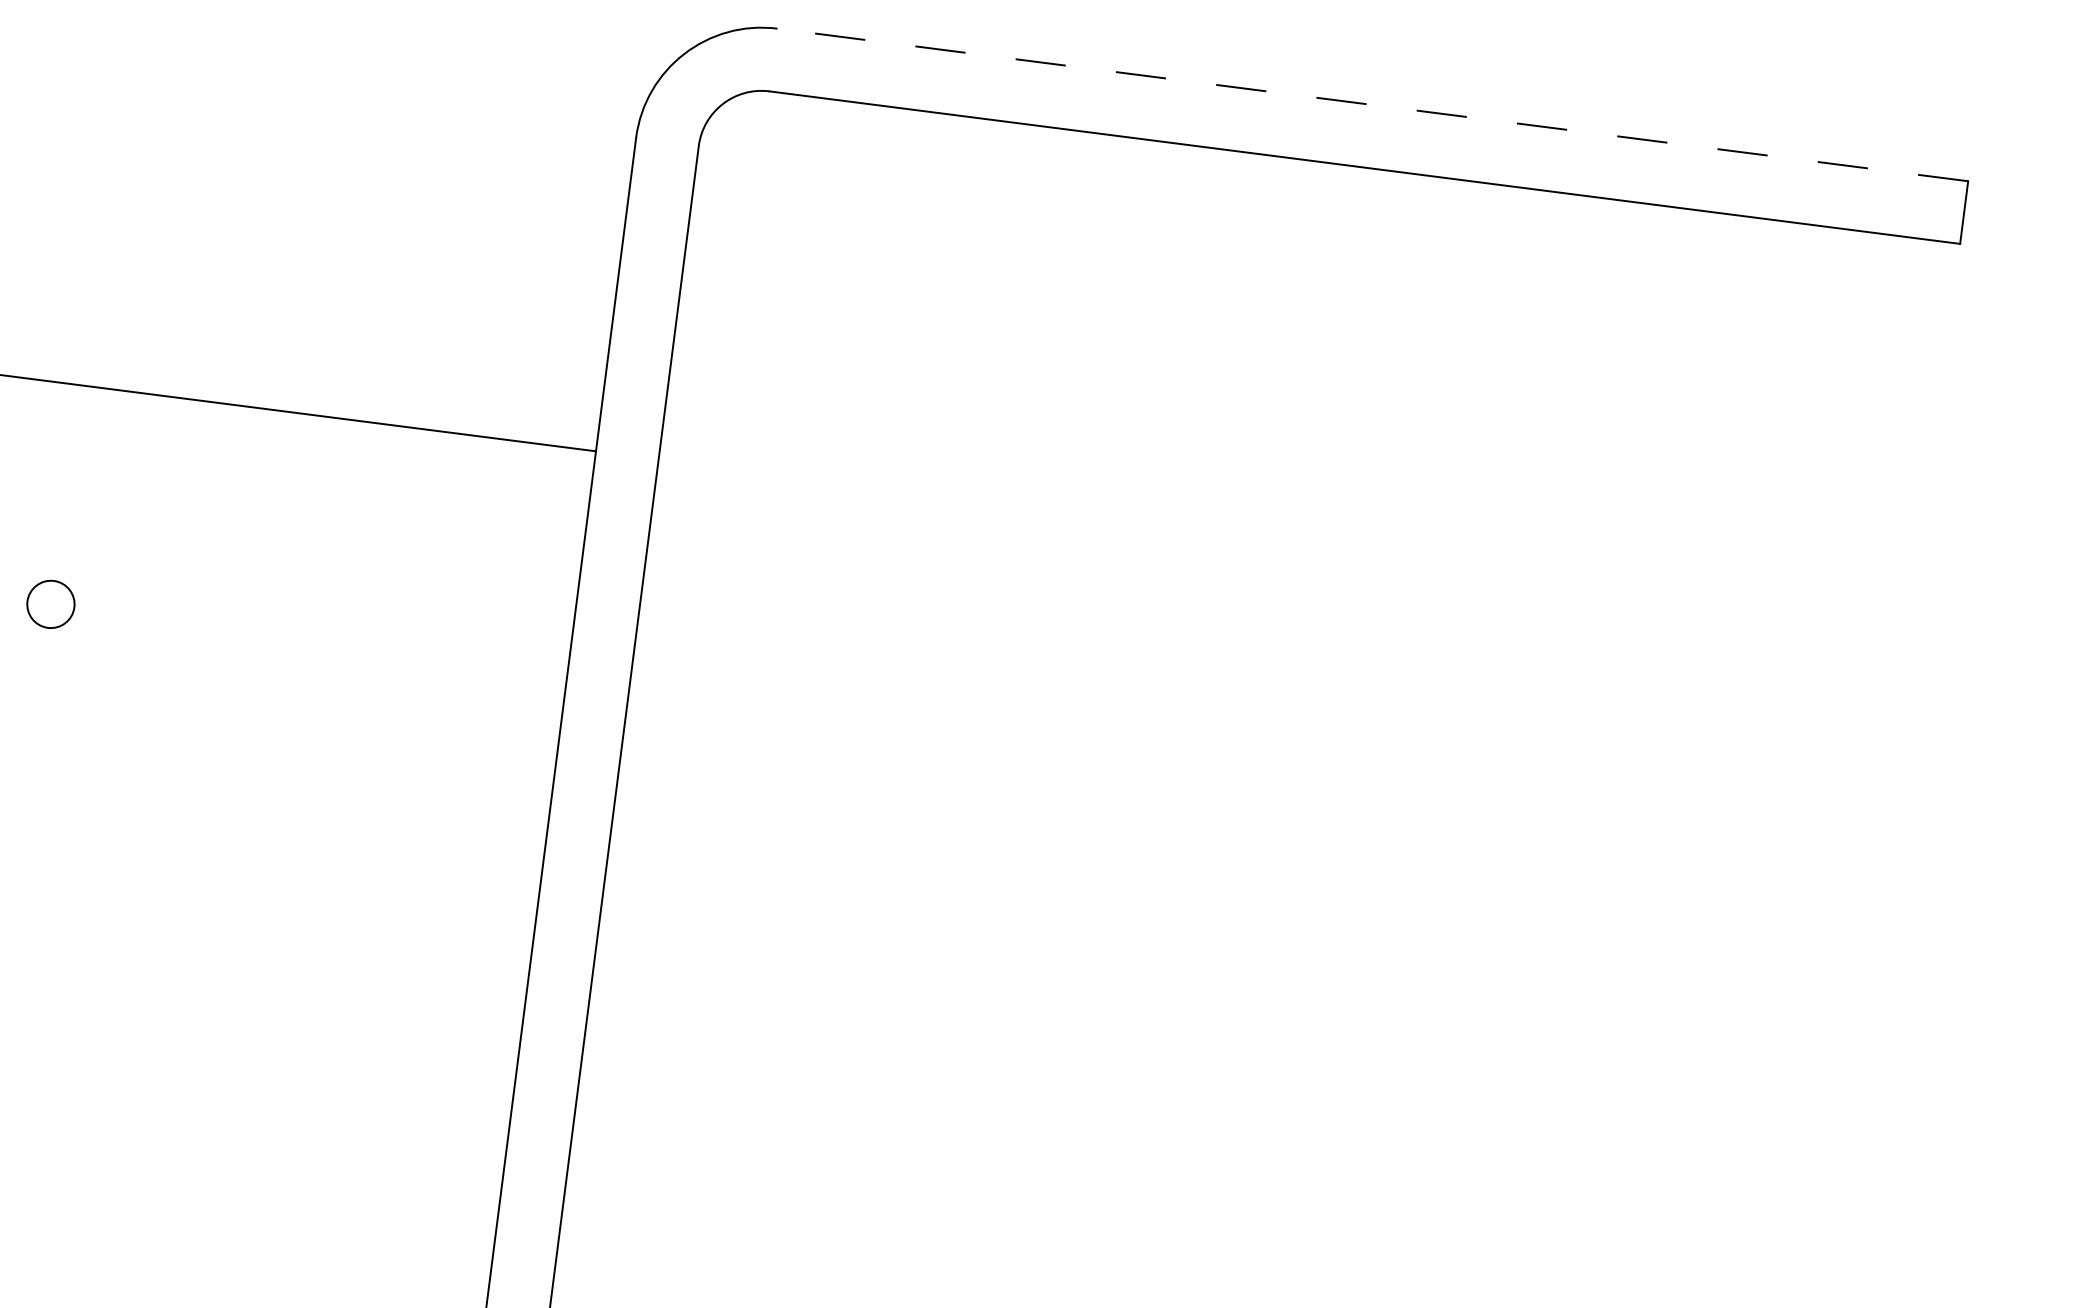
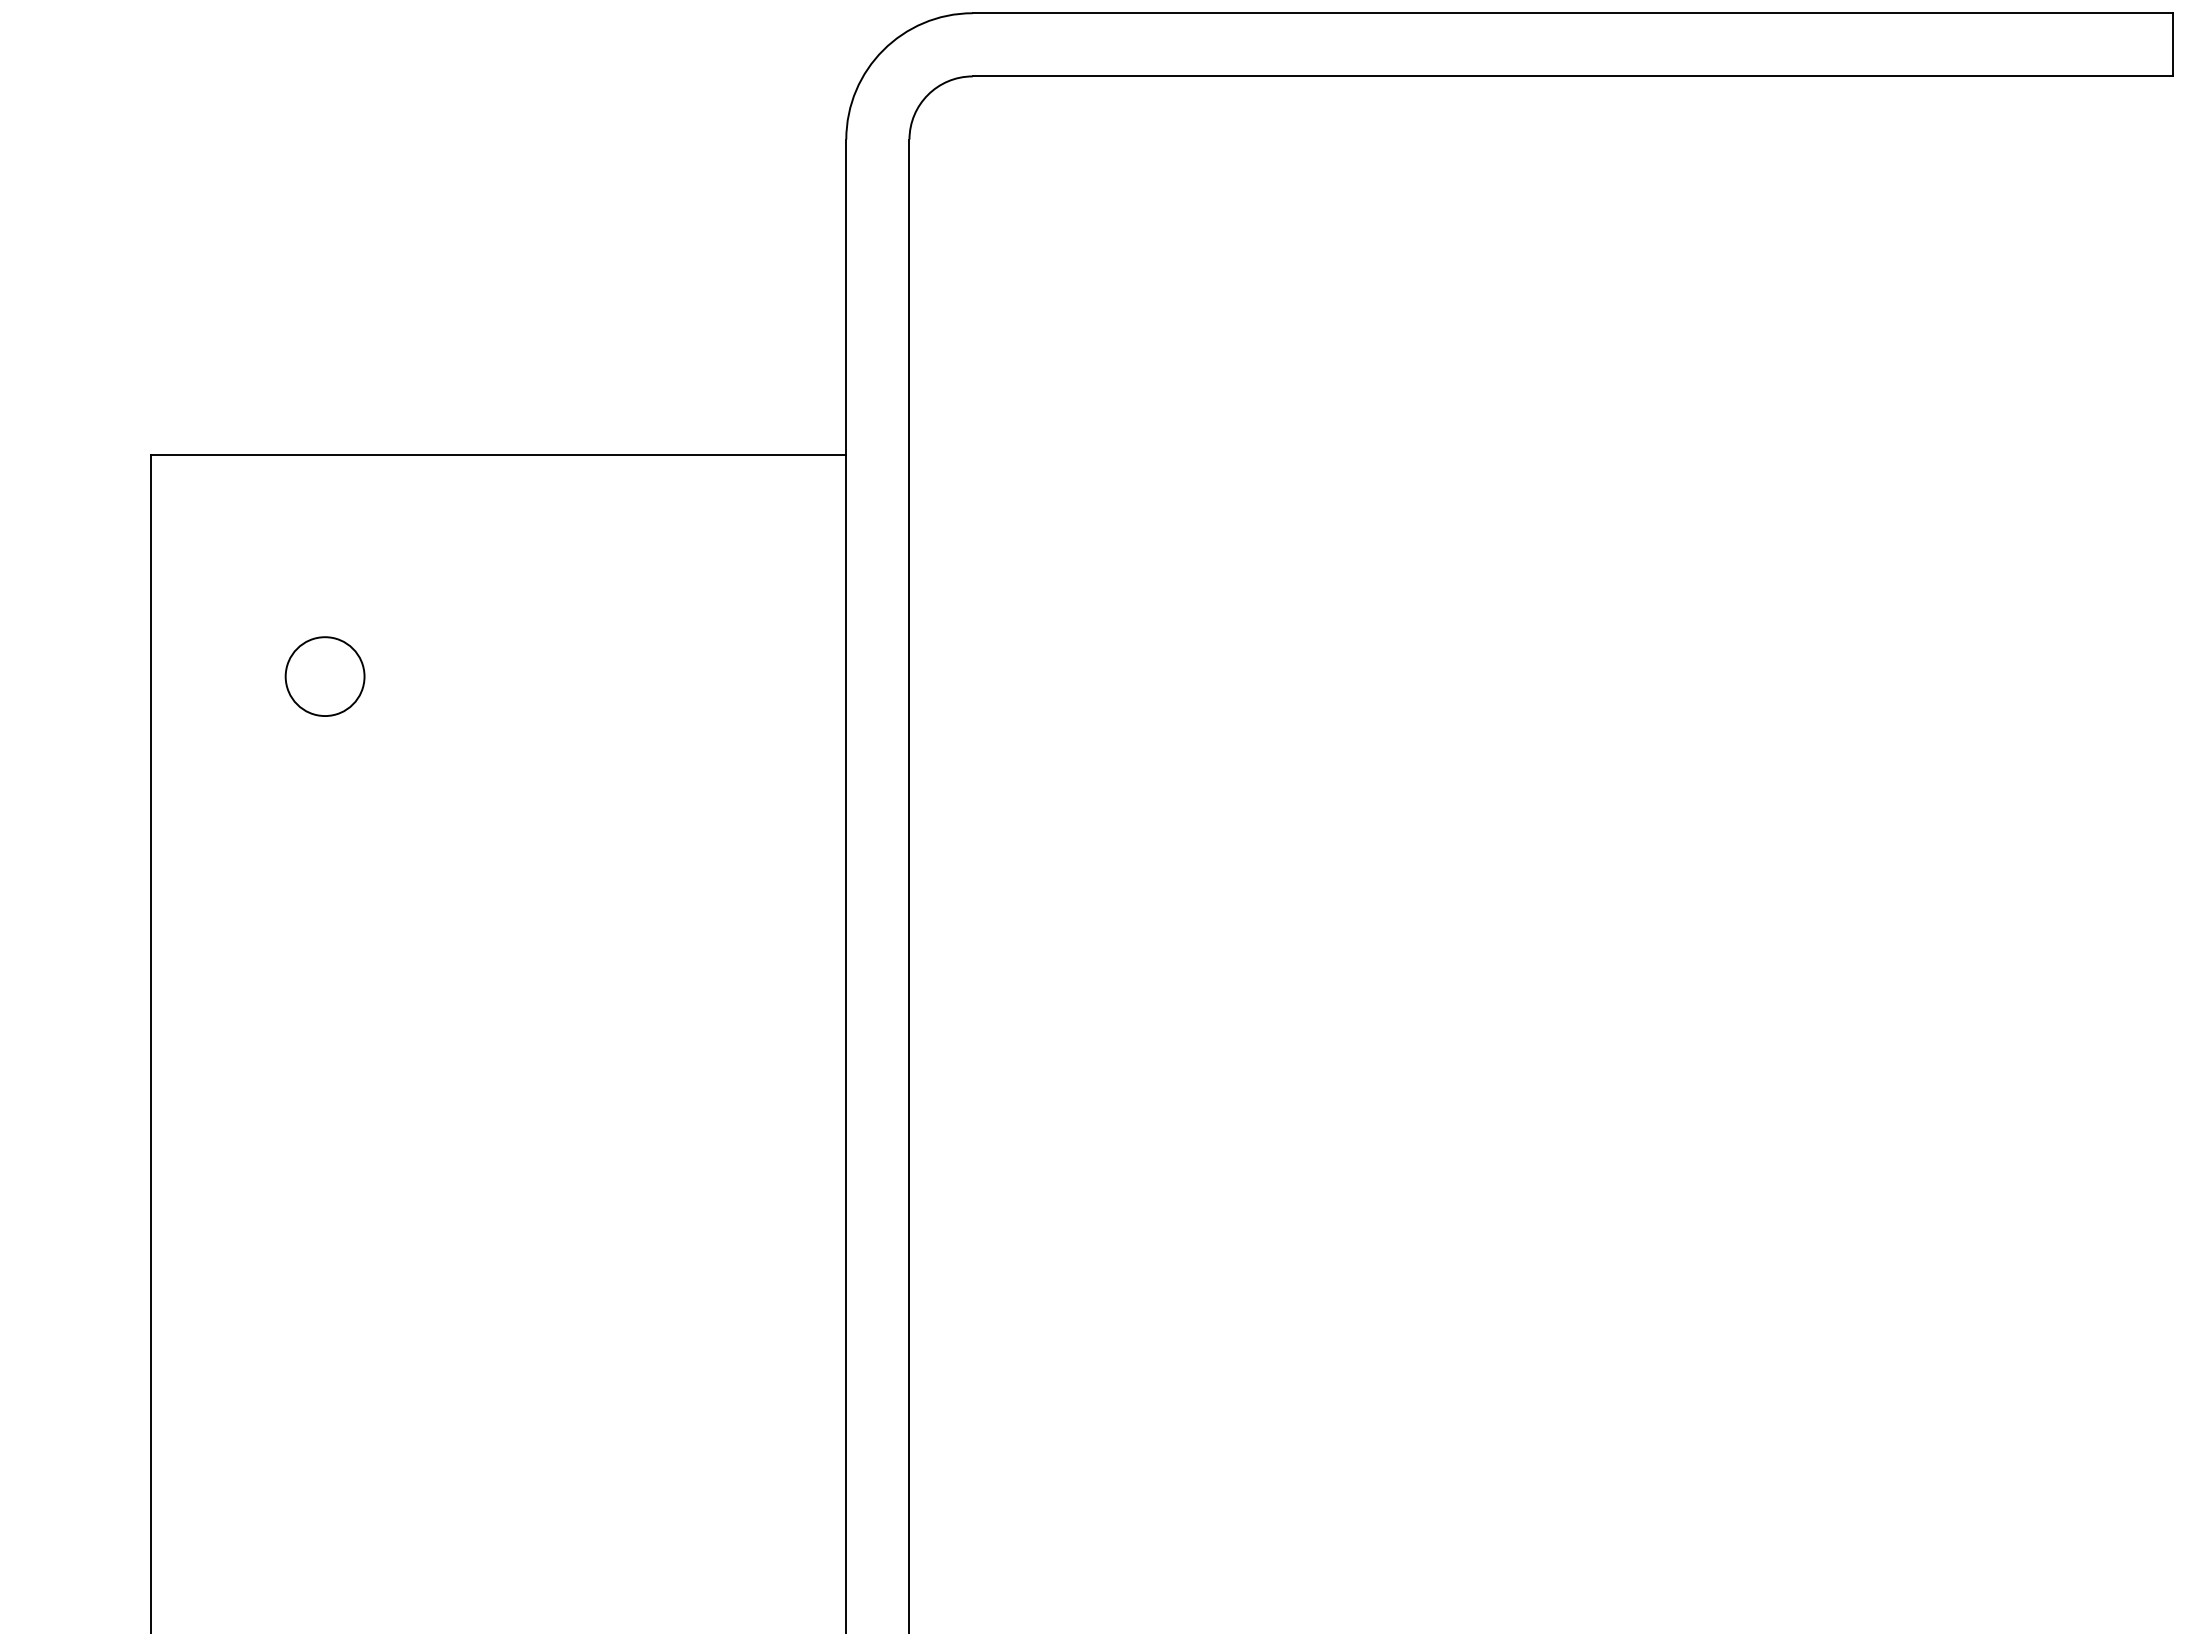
line: (1372, 105) -> (1572, 13), dashed -> solid
circle: (50, 604) -> (324, 676), size x1.67

